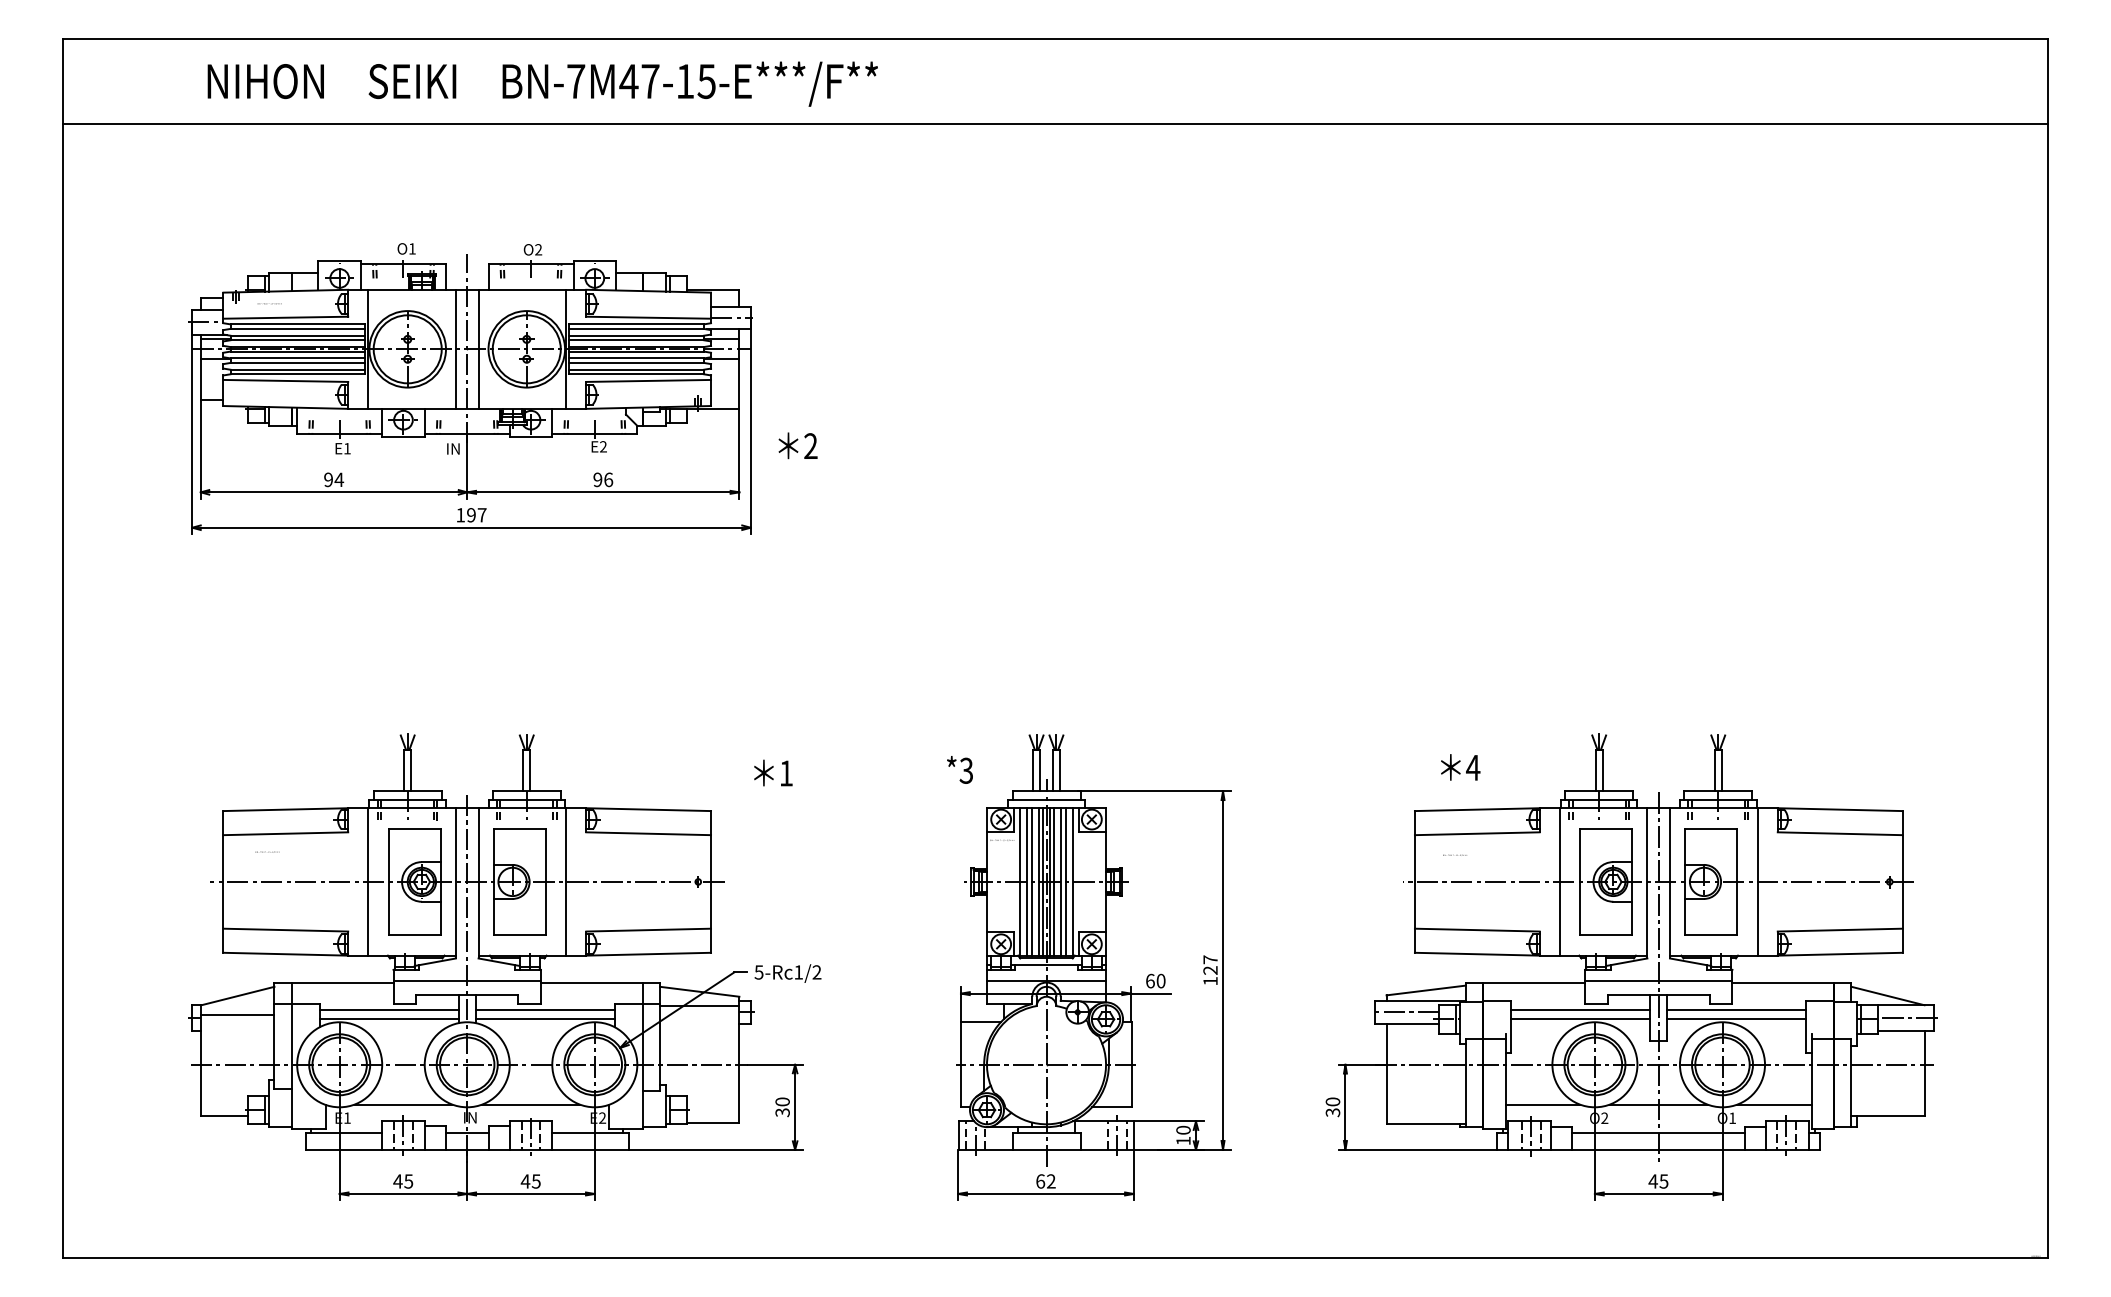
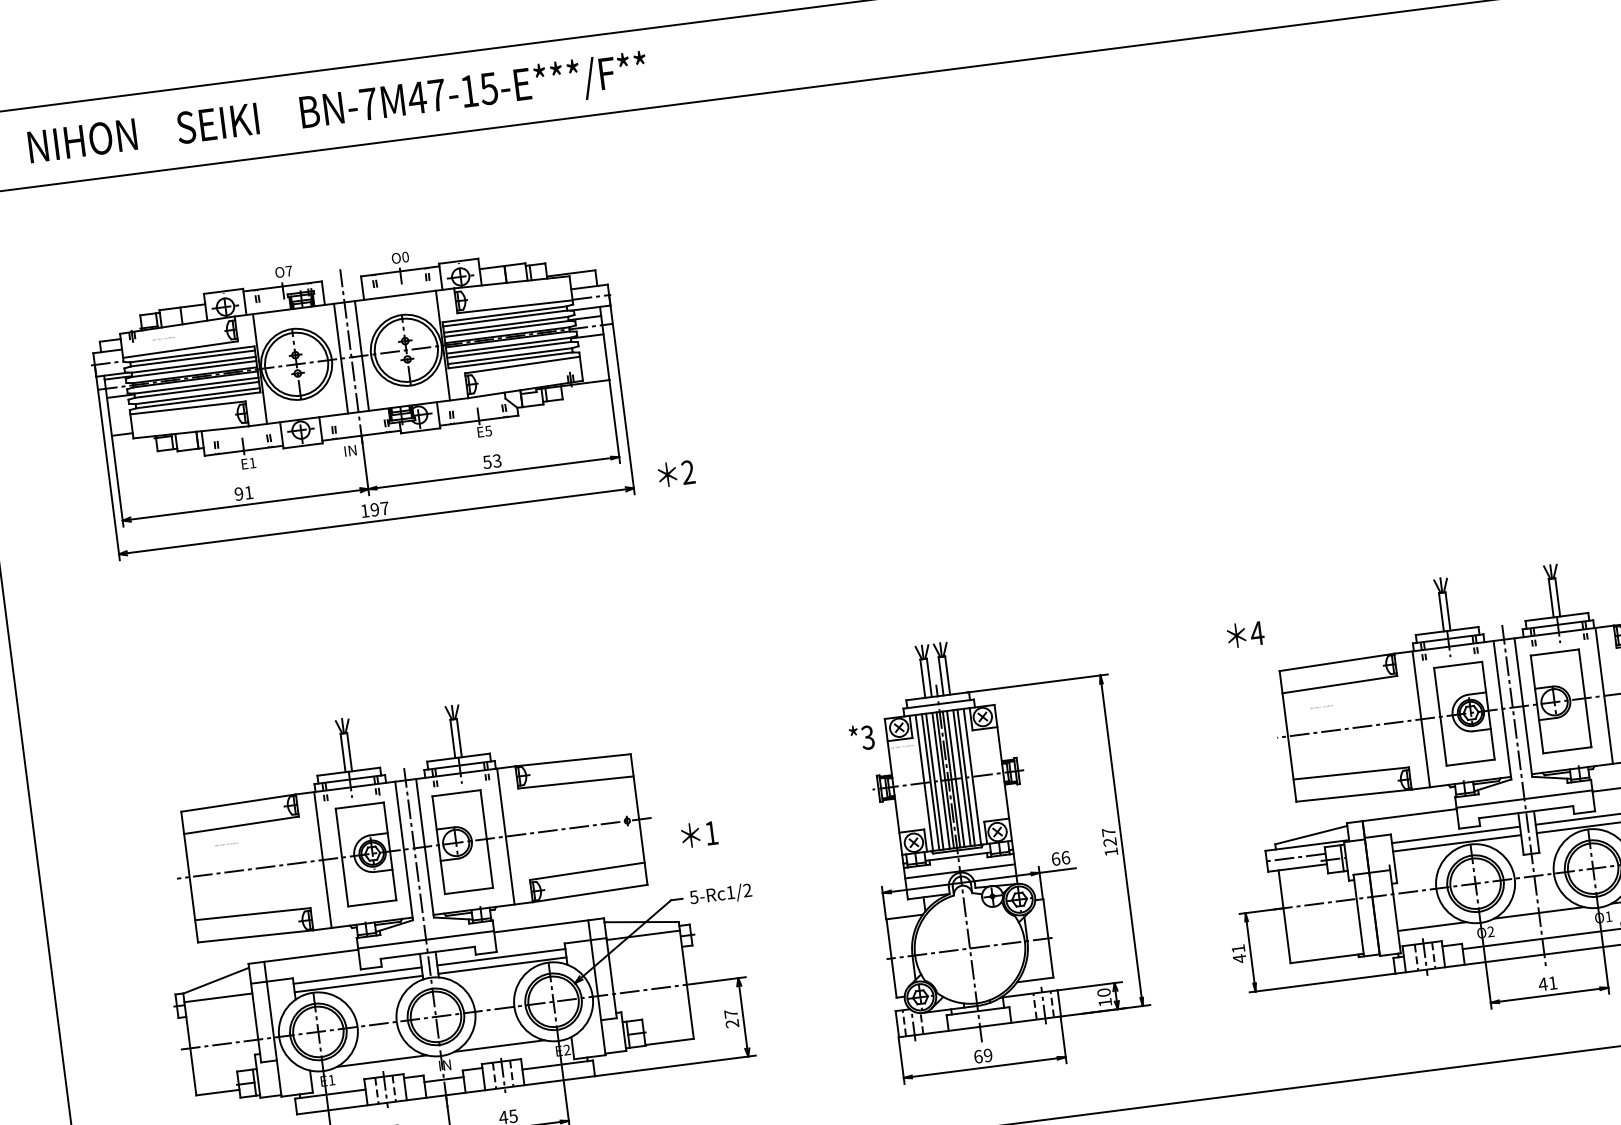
text: (542, 83) -> (337, 109), moved
text: (412, 248) -> (289, 270), O1 -> O7
text: (538, 249) -> (405, 256), O2 -> O0
text: (797, 445) -> (675, 473), moved
text: (603, 446) -> (488, 430), E2 -> E5
text: (339, 479) -> (249, 492), 94 -> 91
text: (603, 479) -> (492, 461), 96 -> 53
text: (1460, 767) -> (1245, 634), moved
text: (959, 769) -> (861, 737), moved
text: (773, 772) -> (699, 833), moved
text: (1160, 980) -> (1065, 857), 60 -> 66
text: (782, 1107) -> (731, 1019), 30 -> 27
text: (1332, 1107) -> (1238, 954), 30 -> 41
text: (1051, 1181) -> (988, 1055), 62 -> 69
text: (1663, 1181) -> (1552, 983), 45 -> 41

